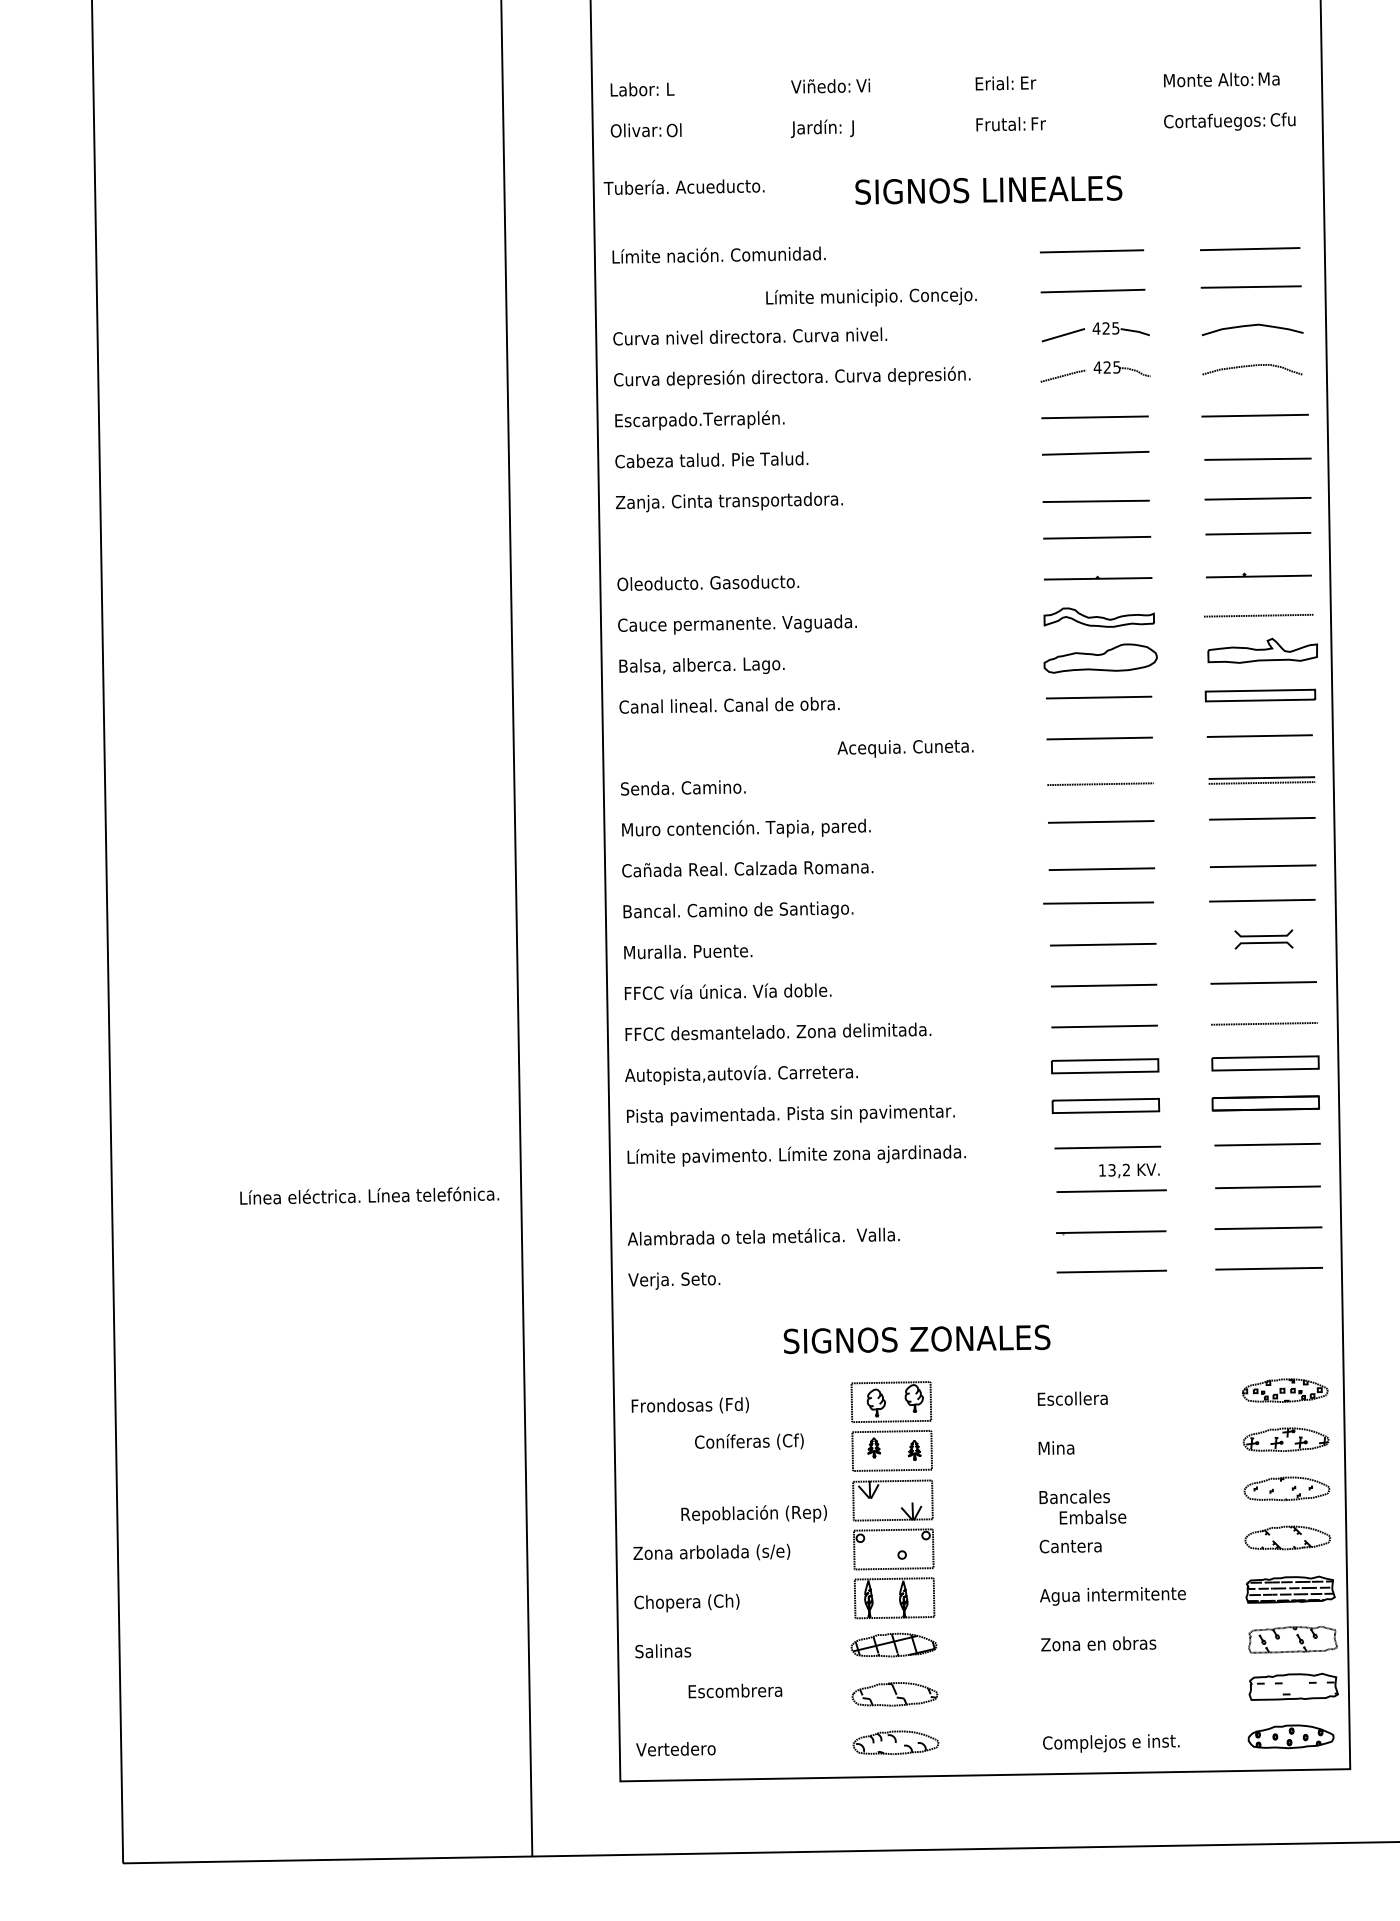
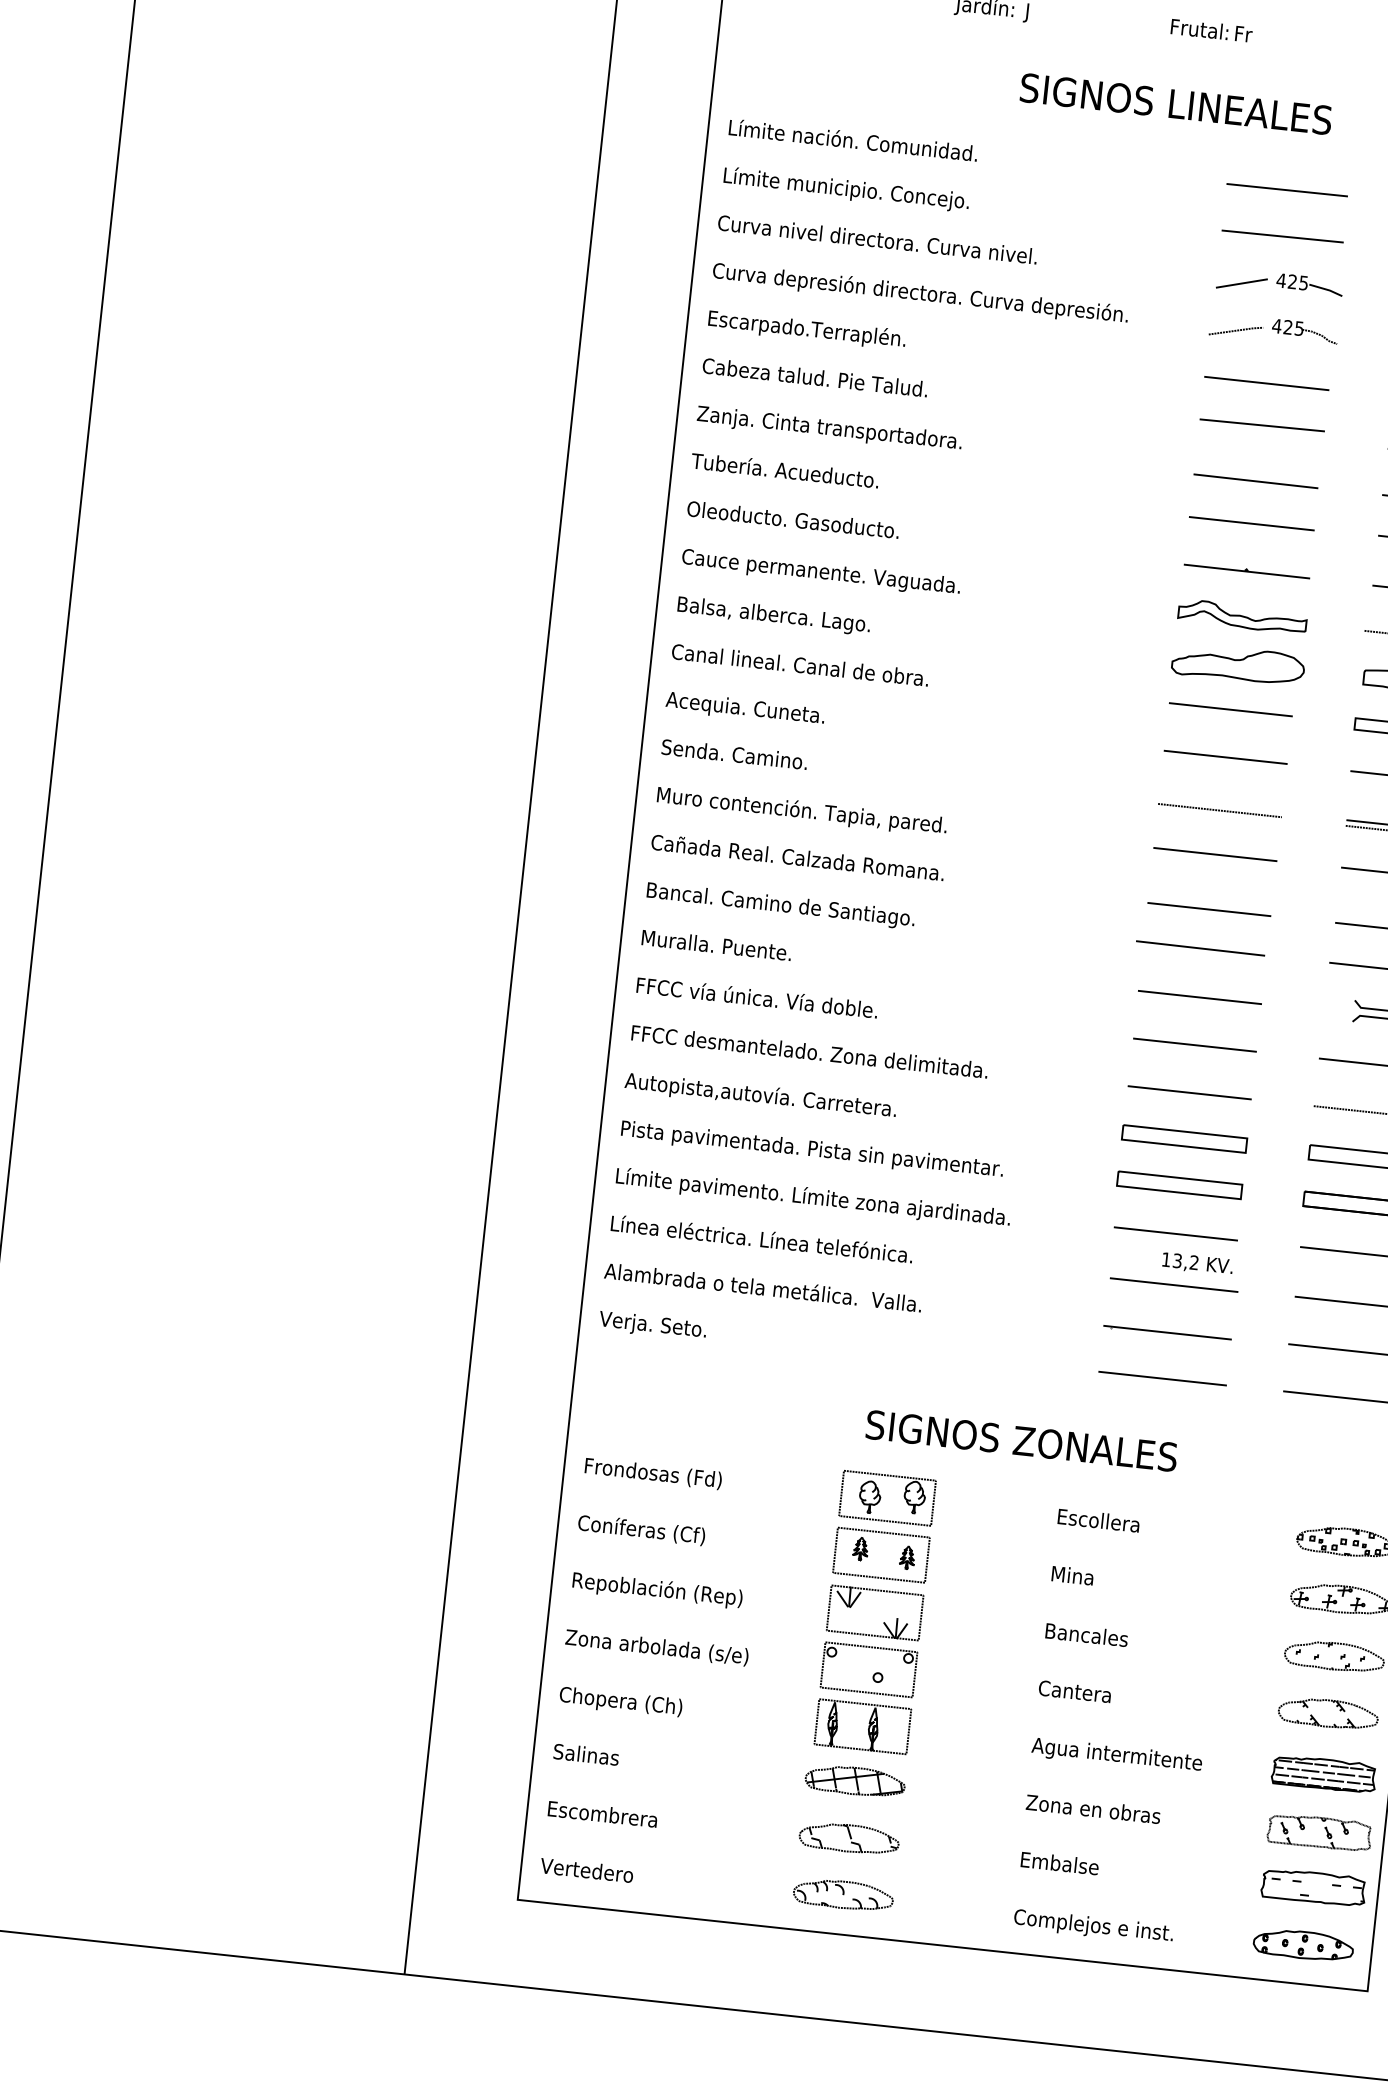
text: (683, 186) -> (784, 469), moved
text: (871, 296) -> (846, 188), moved
text: (905, 748) -> (745, 709), moved
text: (369, 1195) -> (761, 1238), moved
text: (916, 1339) -> (1021, 1441), moved
text: (749, 1441) -> (641, 1529), moved
text: (753, 1514) -> (656, 1590), moved
text: (1092, 1517) -> (1059, 1863), moved
text: (735, 1690) -> (602, 1813), moved

